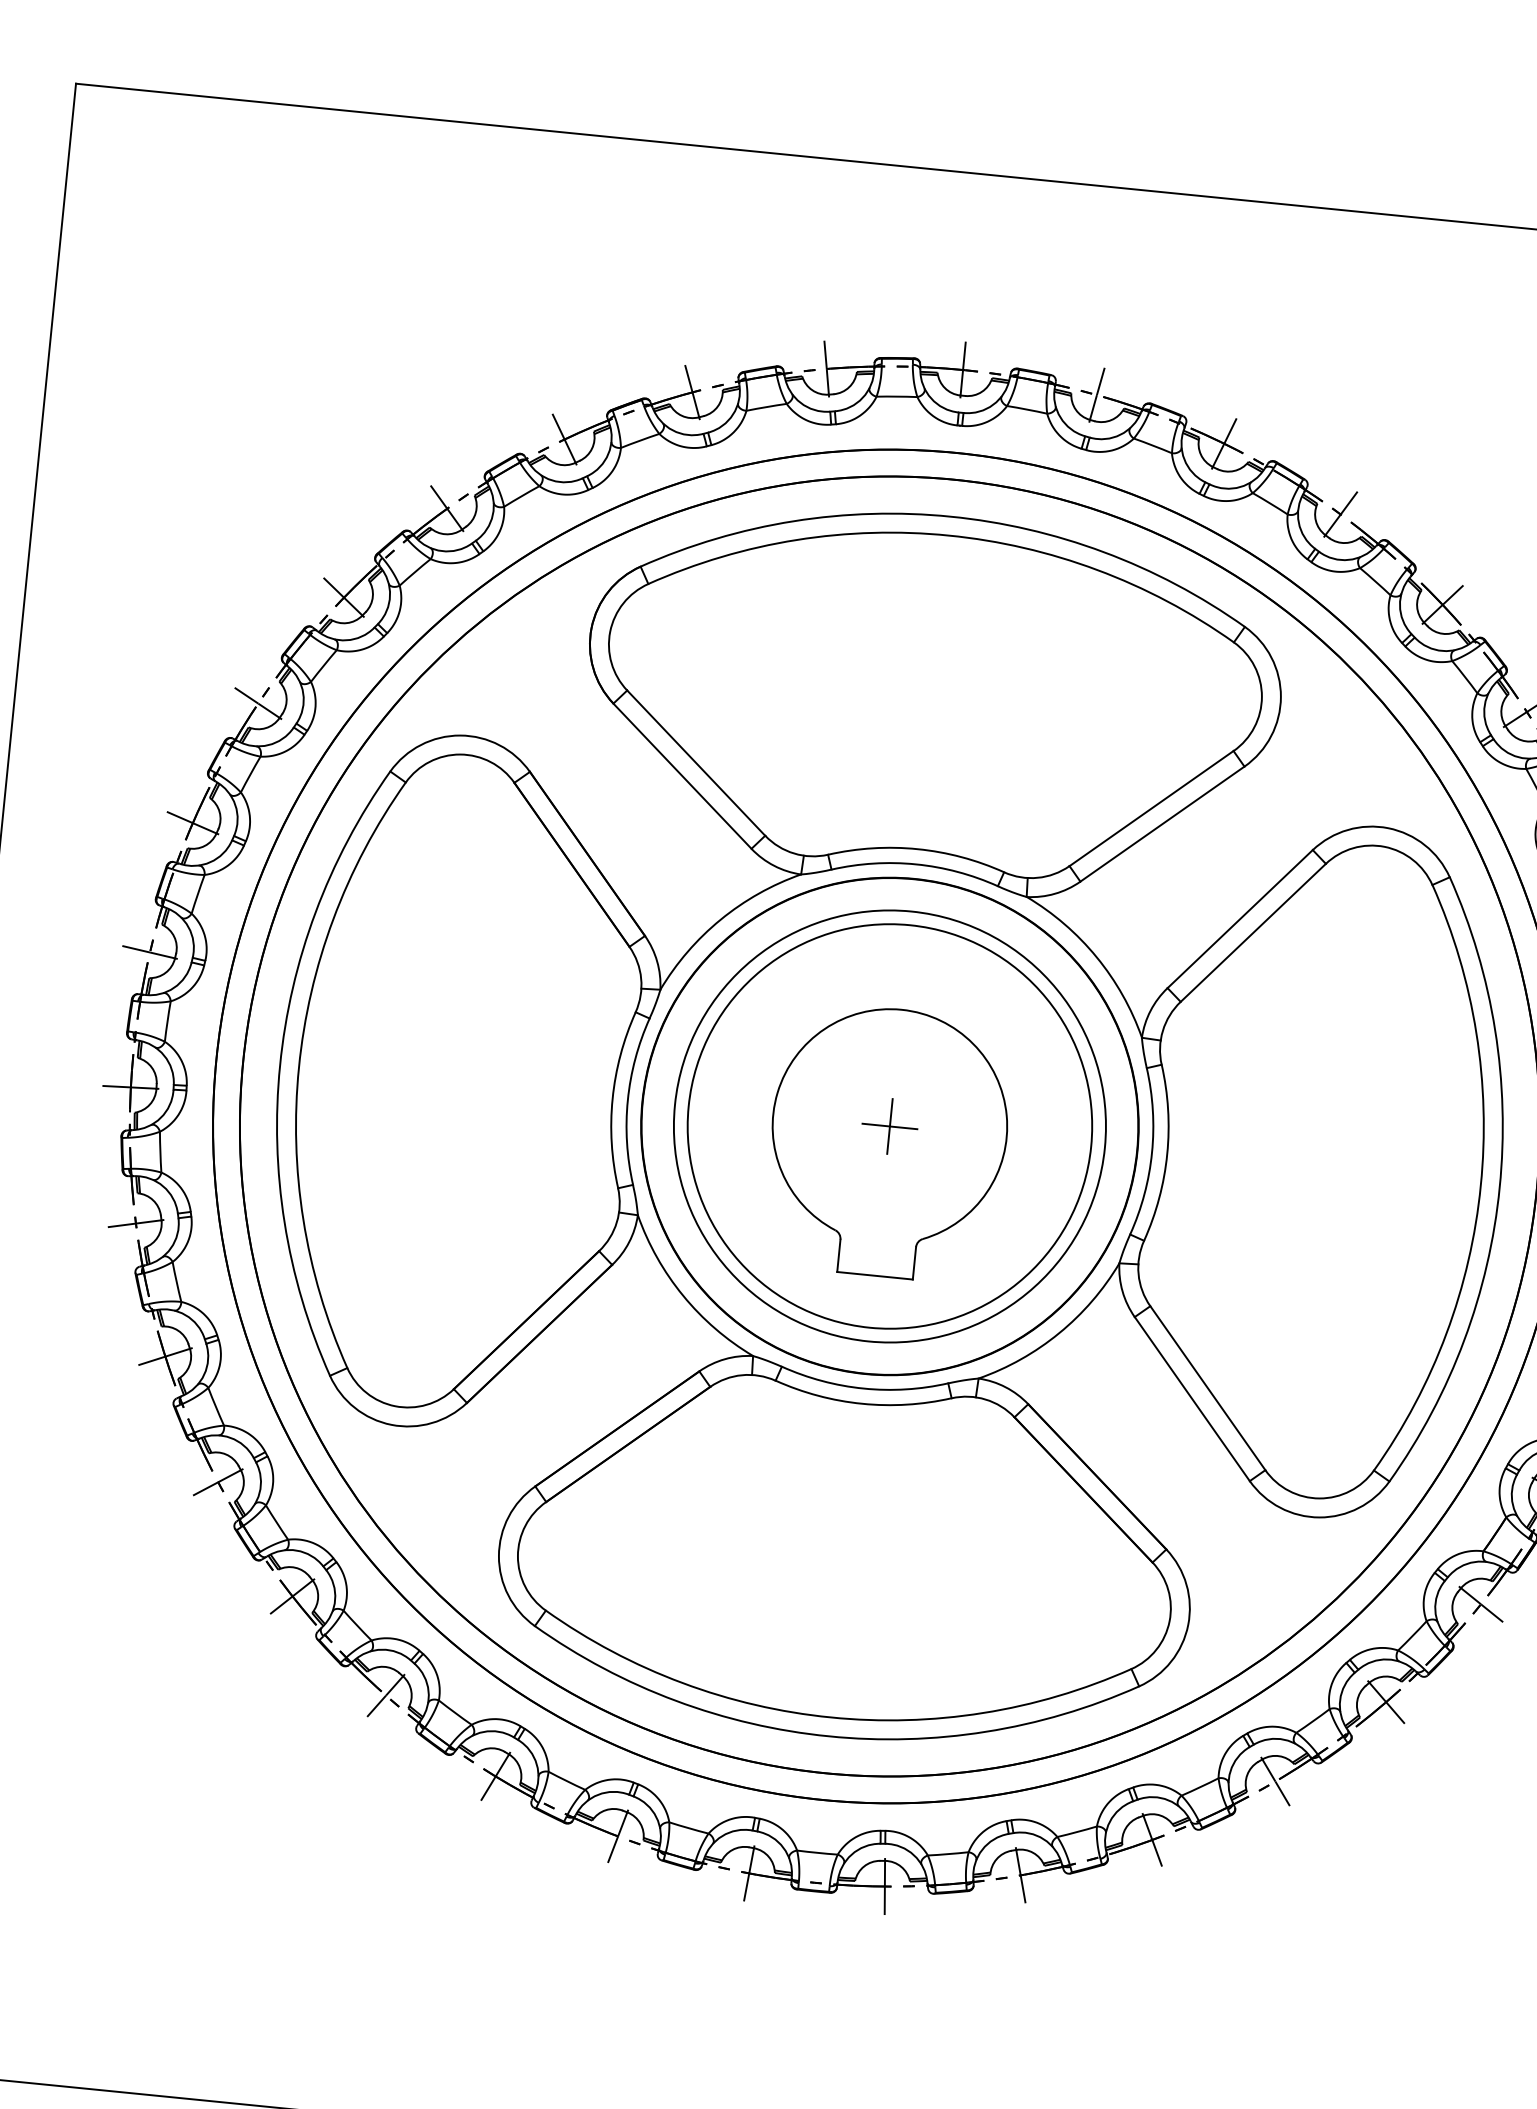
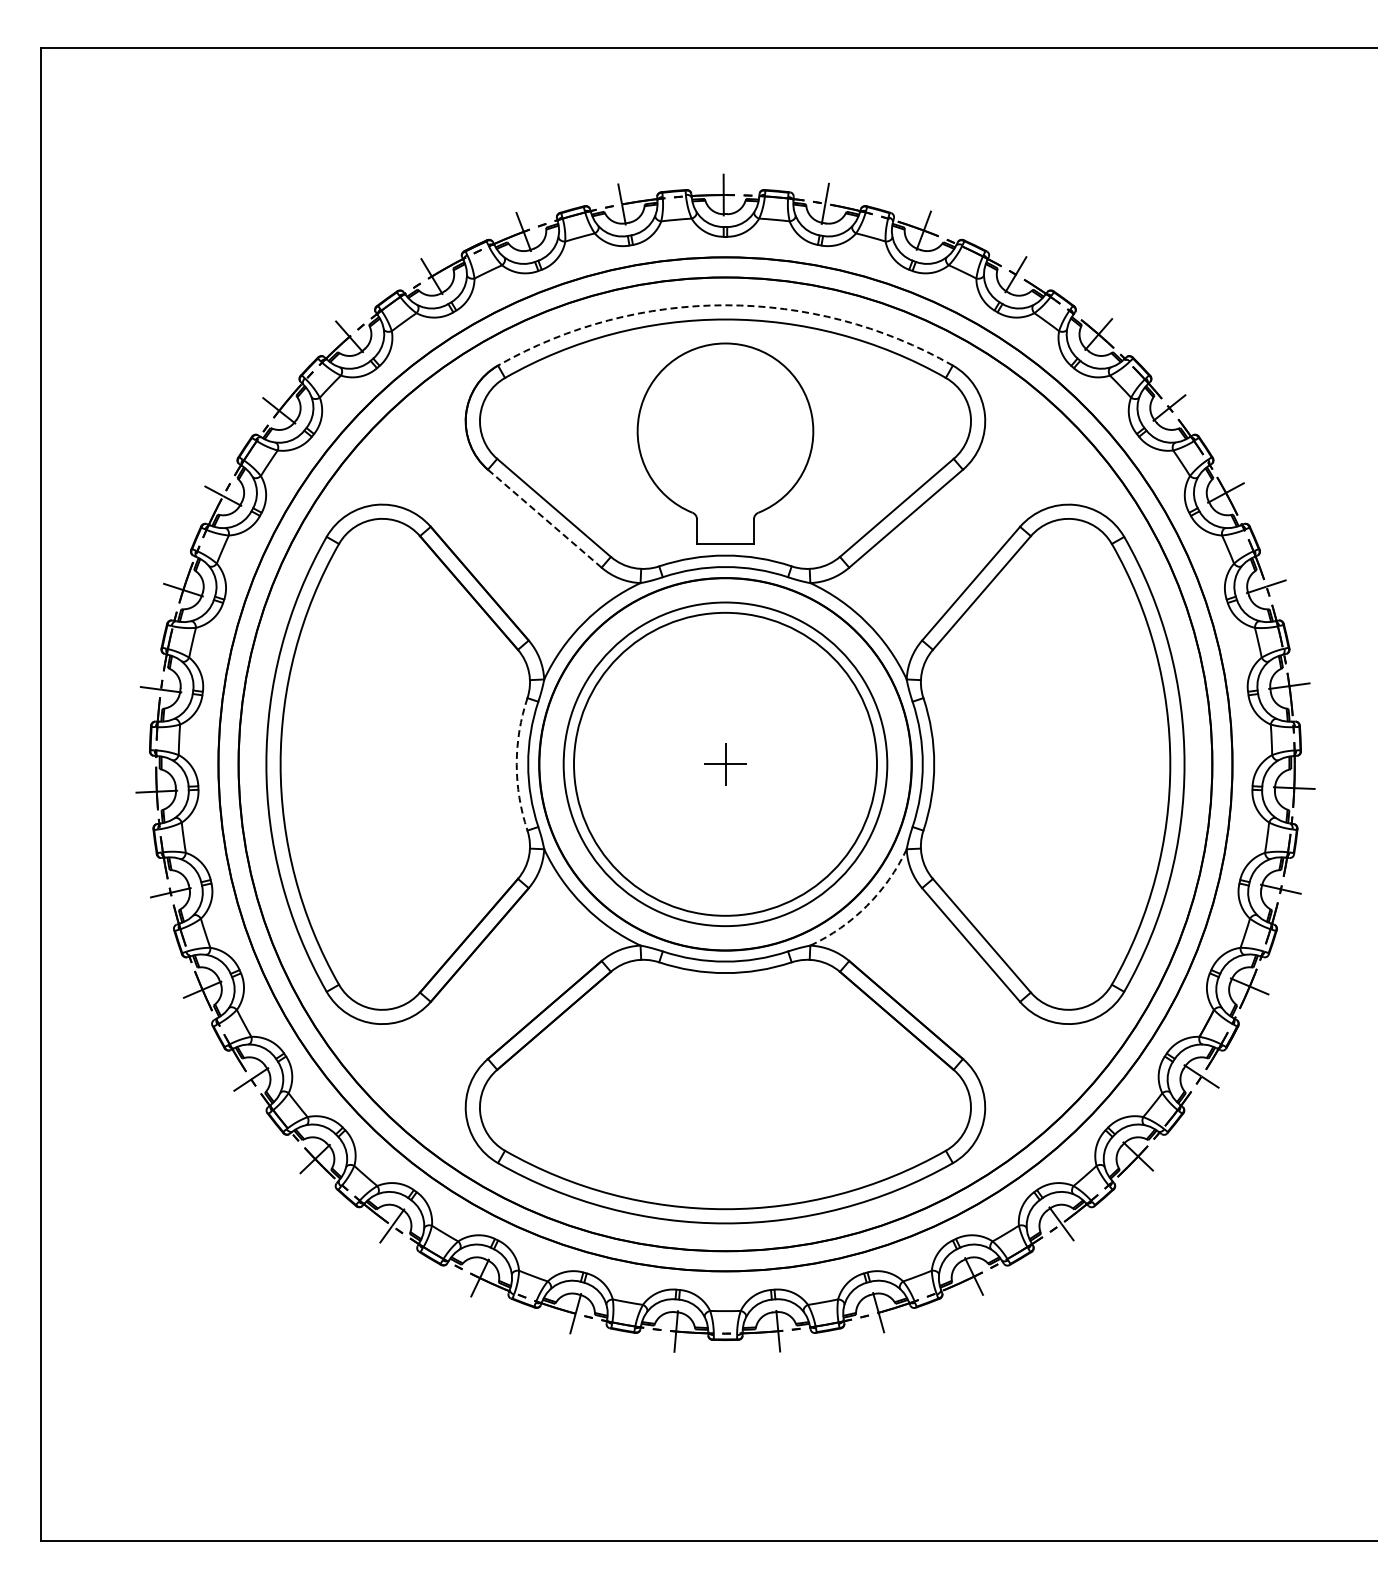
arc: (950, 516) -> (725, 305), solid -> dashed
line: (682, 775) -> (544, 518), solid -> dashed
arc: (612, 1098) -> (516, 764), solid -> dashed
part: (888, 1142) -> (725, 443), moved
arc: (1059, 1332) -> (867, 905), solid -> dashed

